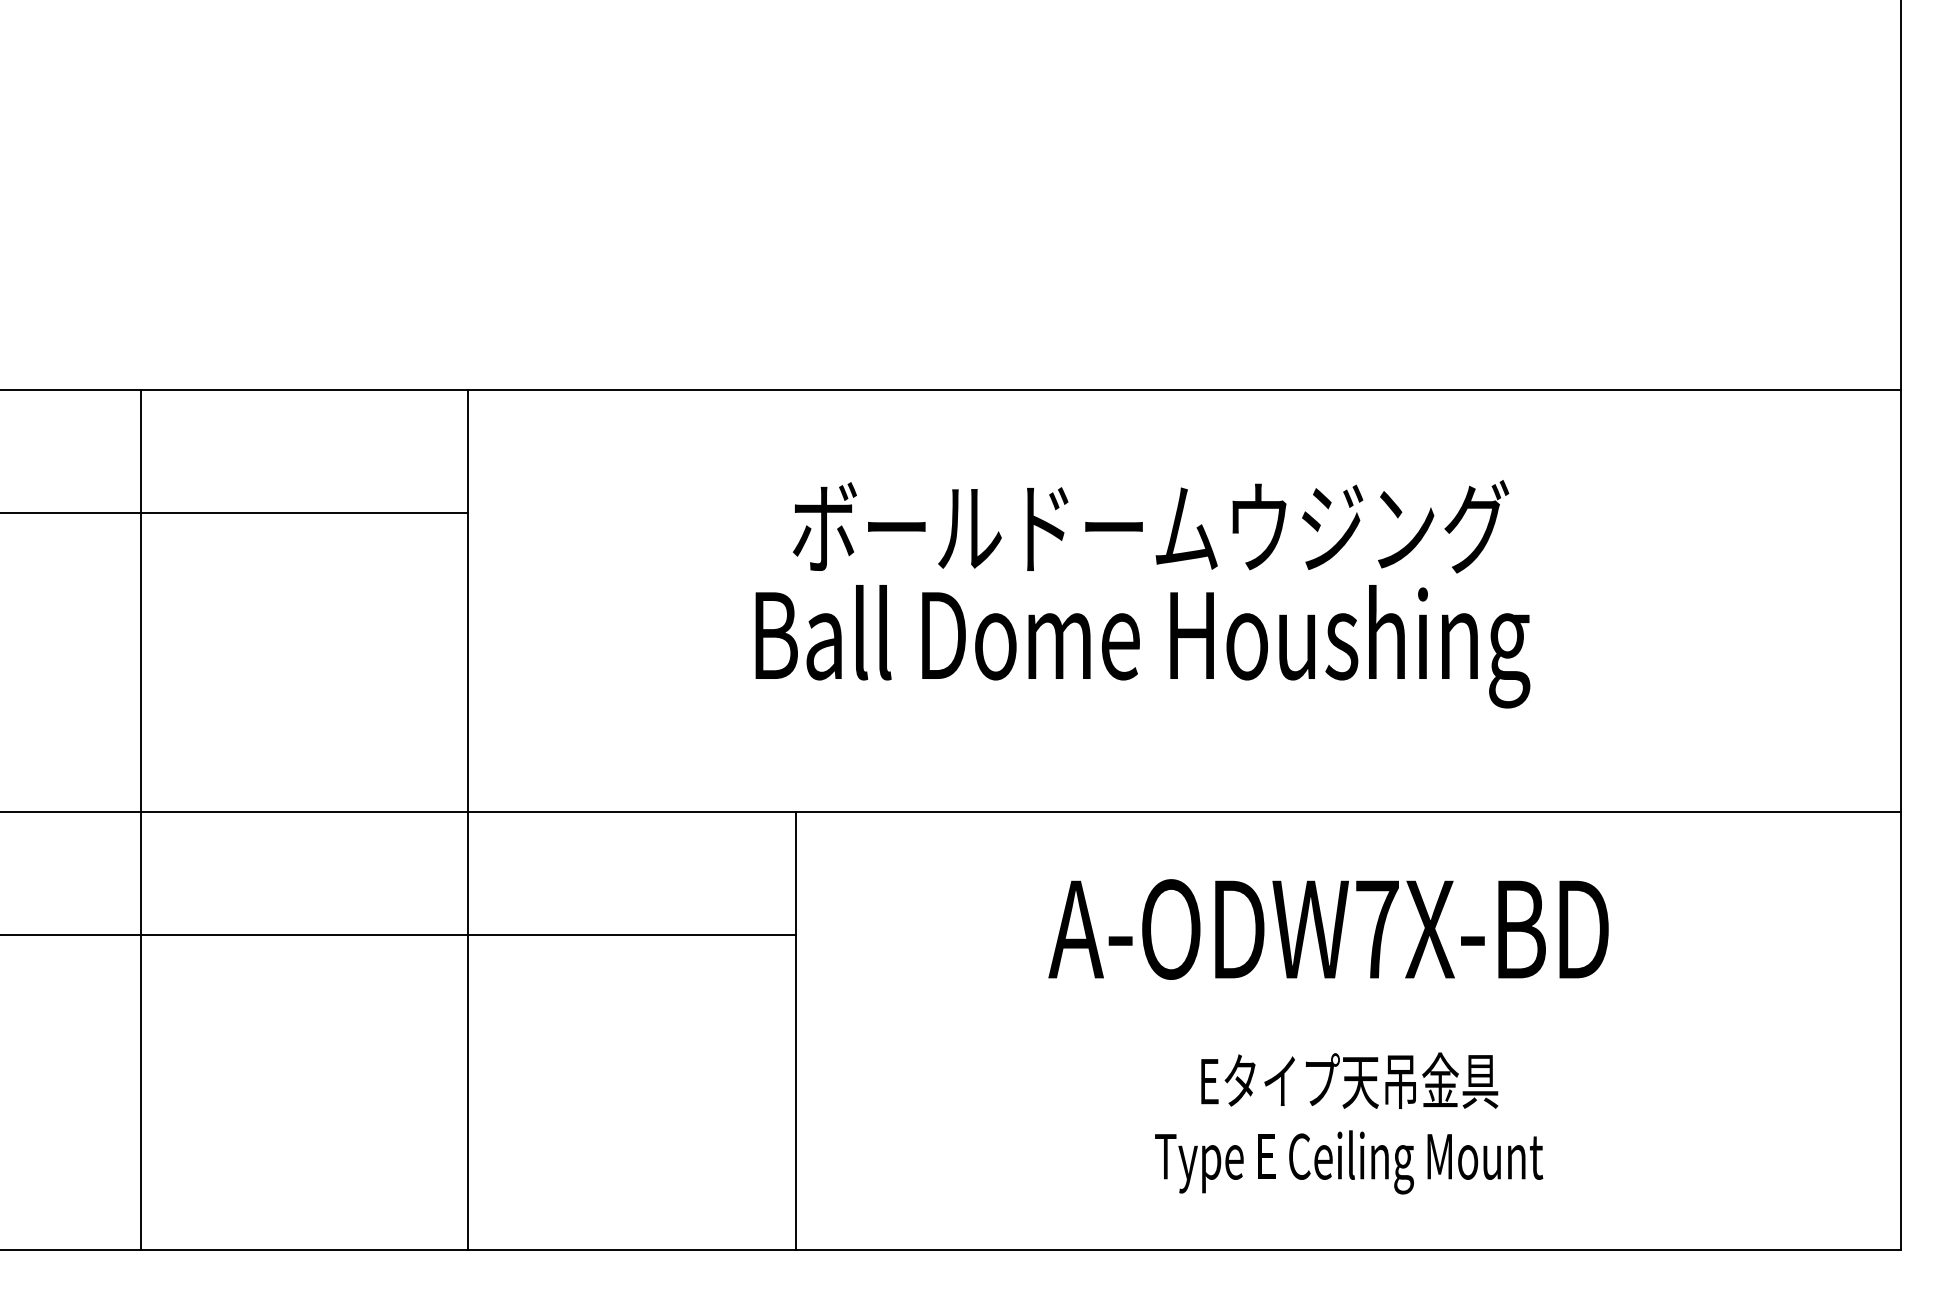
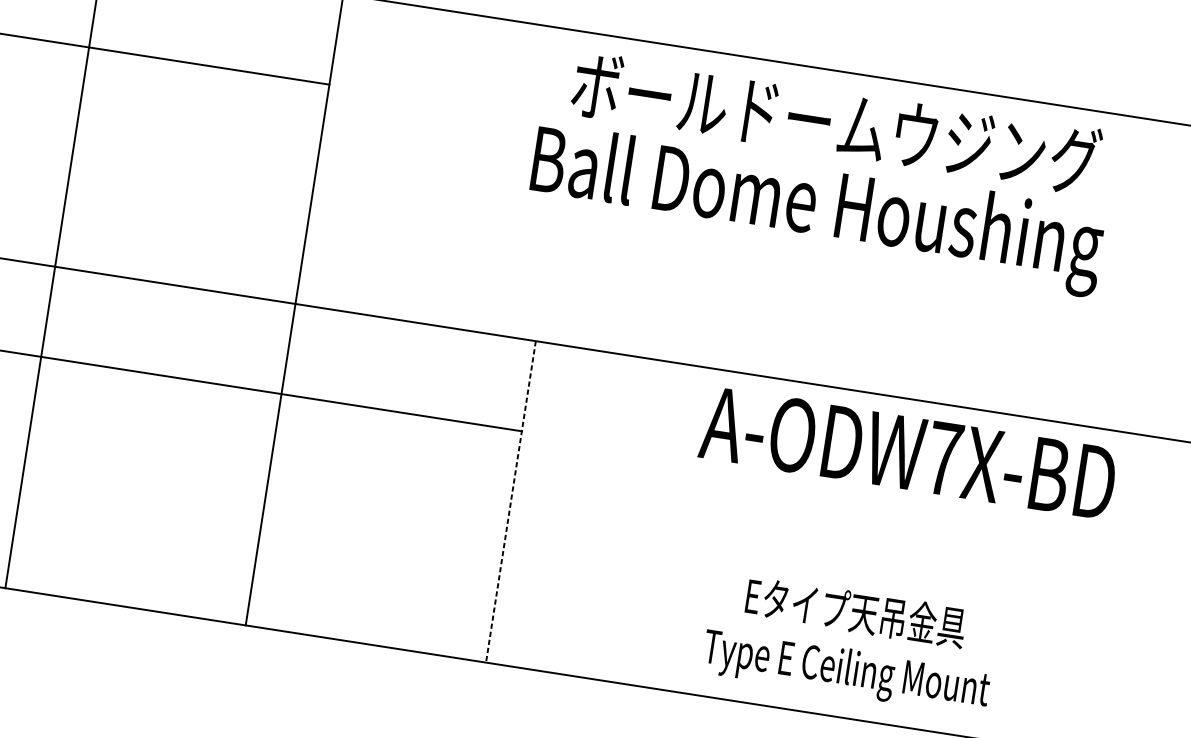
text: (1142, 594) -> (822, 171), moved
text: (1328, 929) -> (908, 453), moved
line: (795, 1031) -> (510, 502), solid -> dashed
text: (1349, 1123) -> (850, 643), moved

